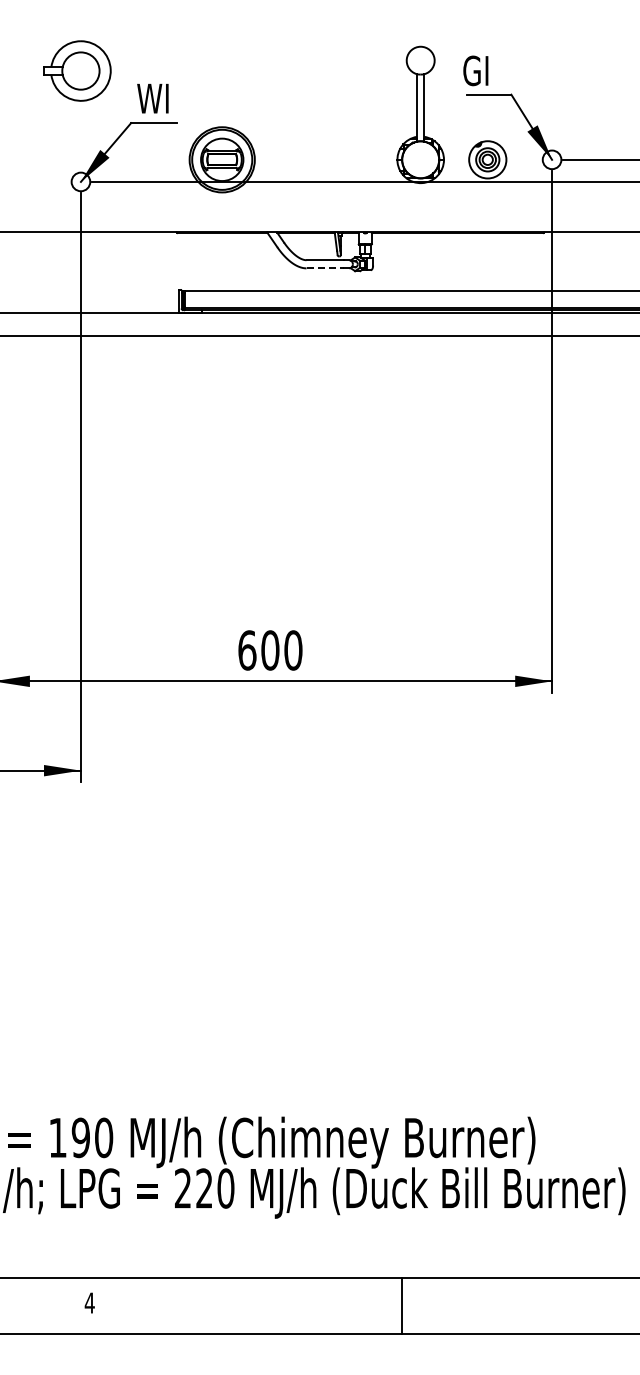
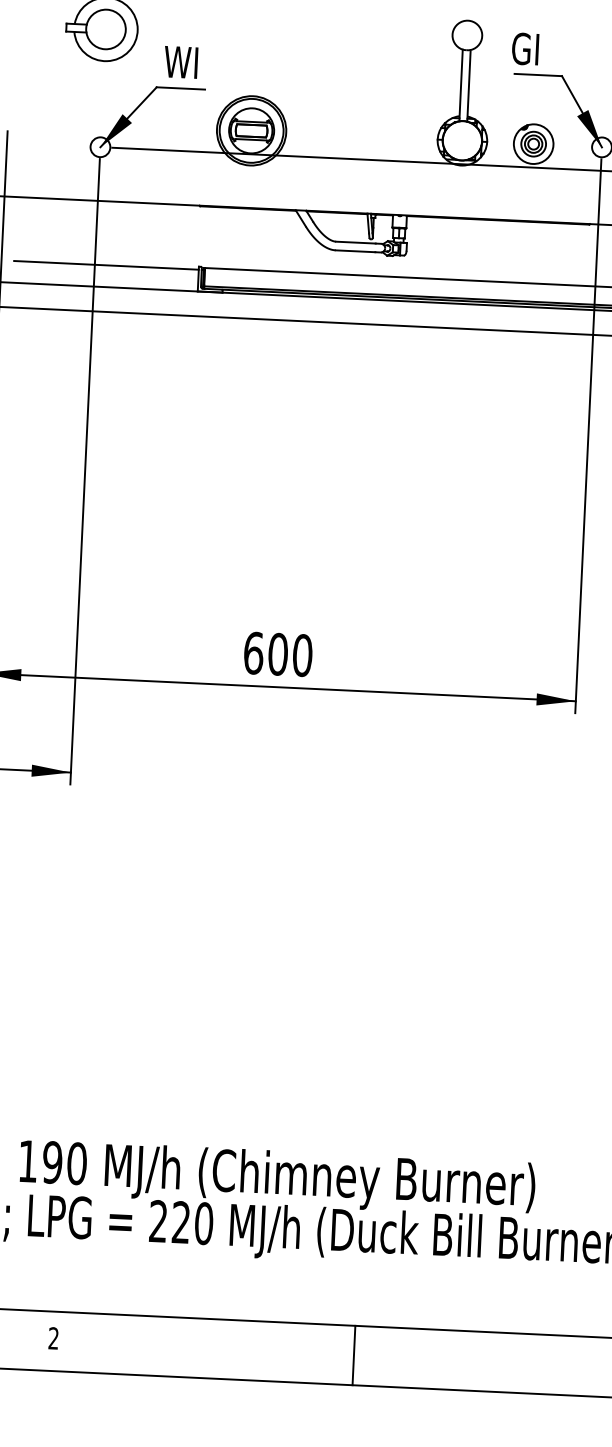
line: (325, 268) -> (355, 251), dashed -> solid
line: (91, 292) -> (106, 265), added
text: (89, 1302) -> (53, 1337), 4 -> 2
line: (401, 1305) -> (353, 1355), moved

